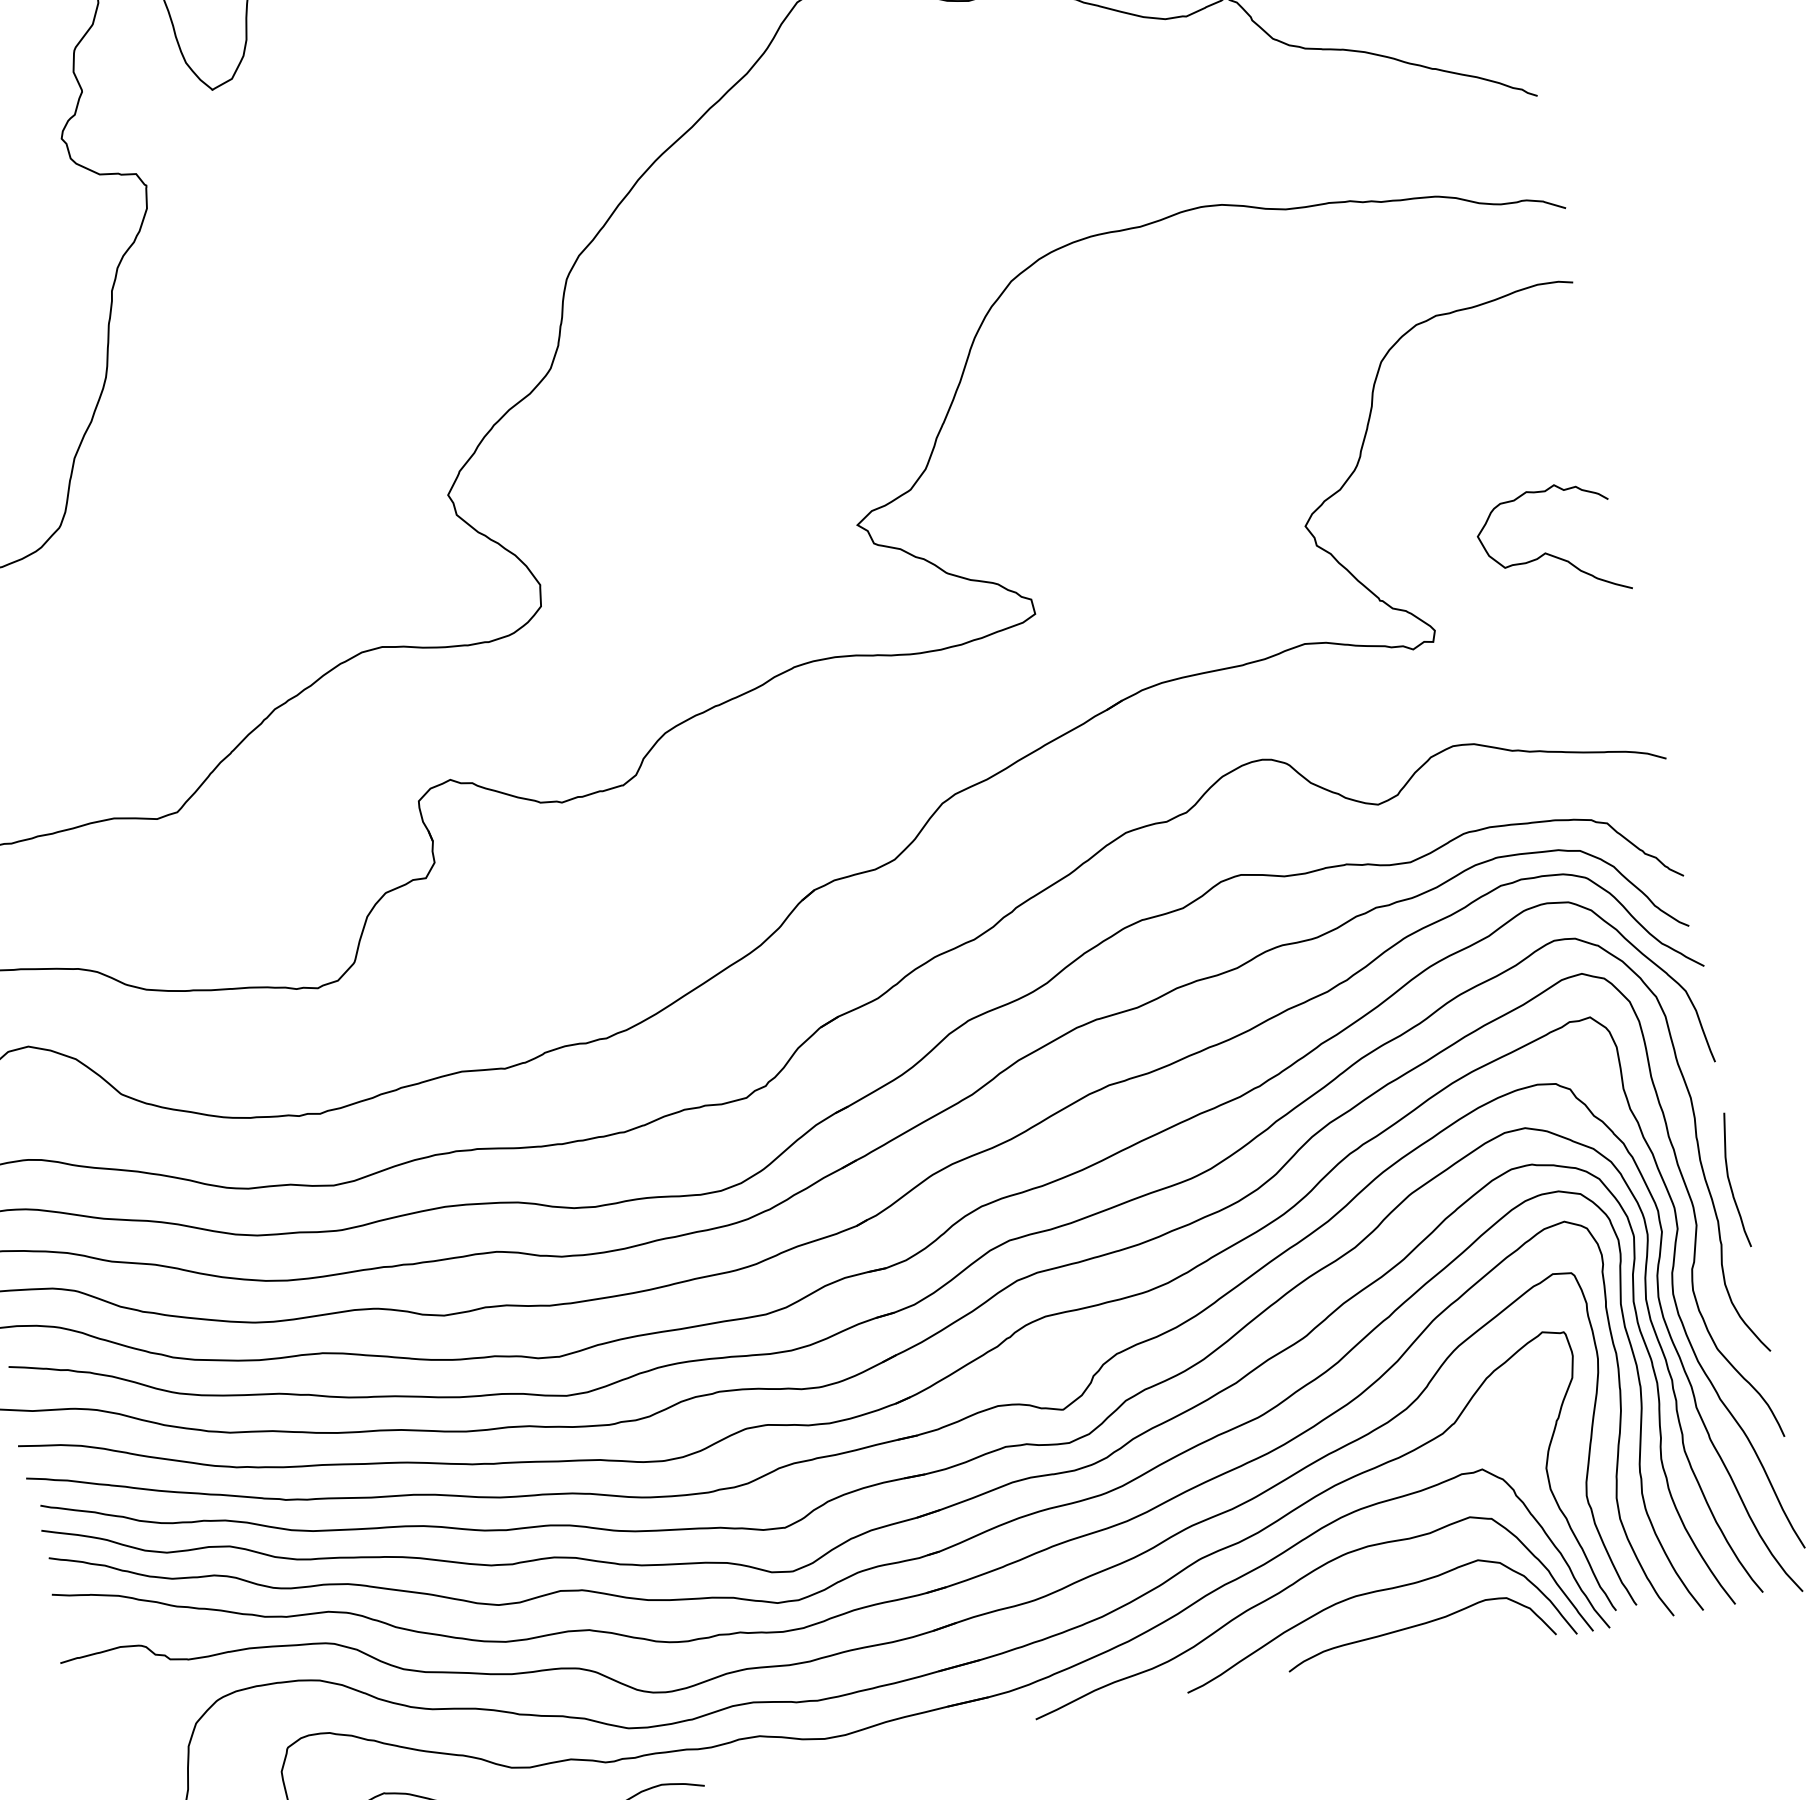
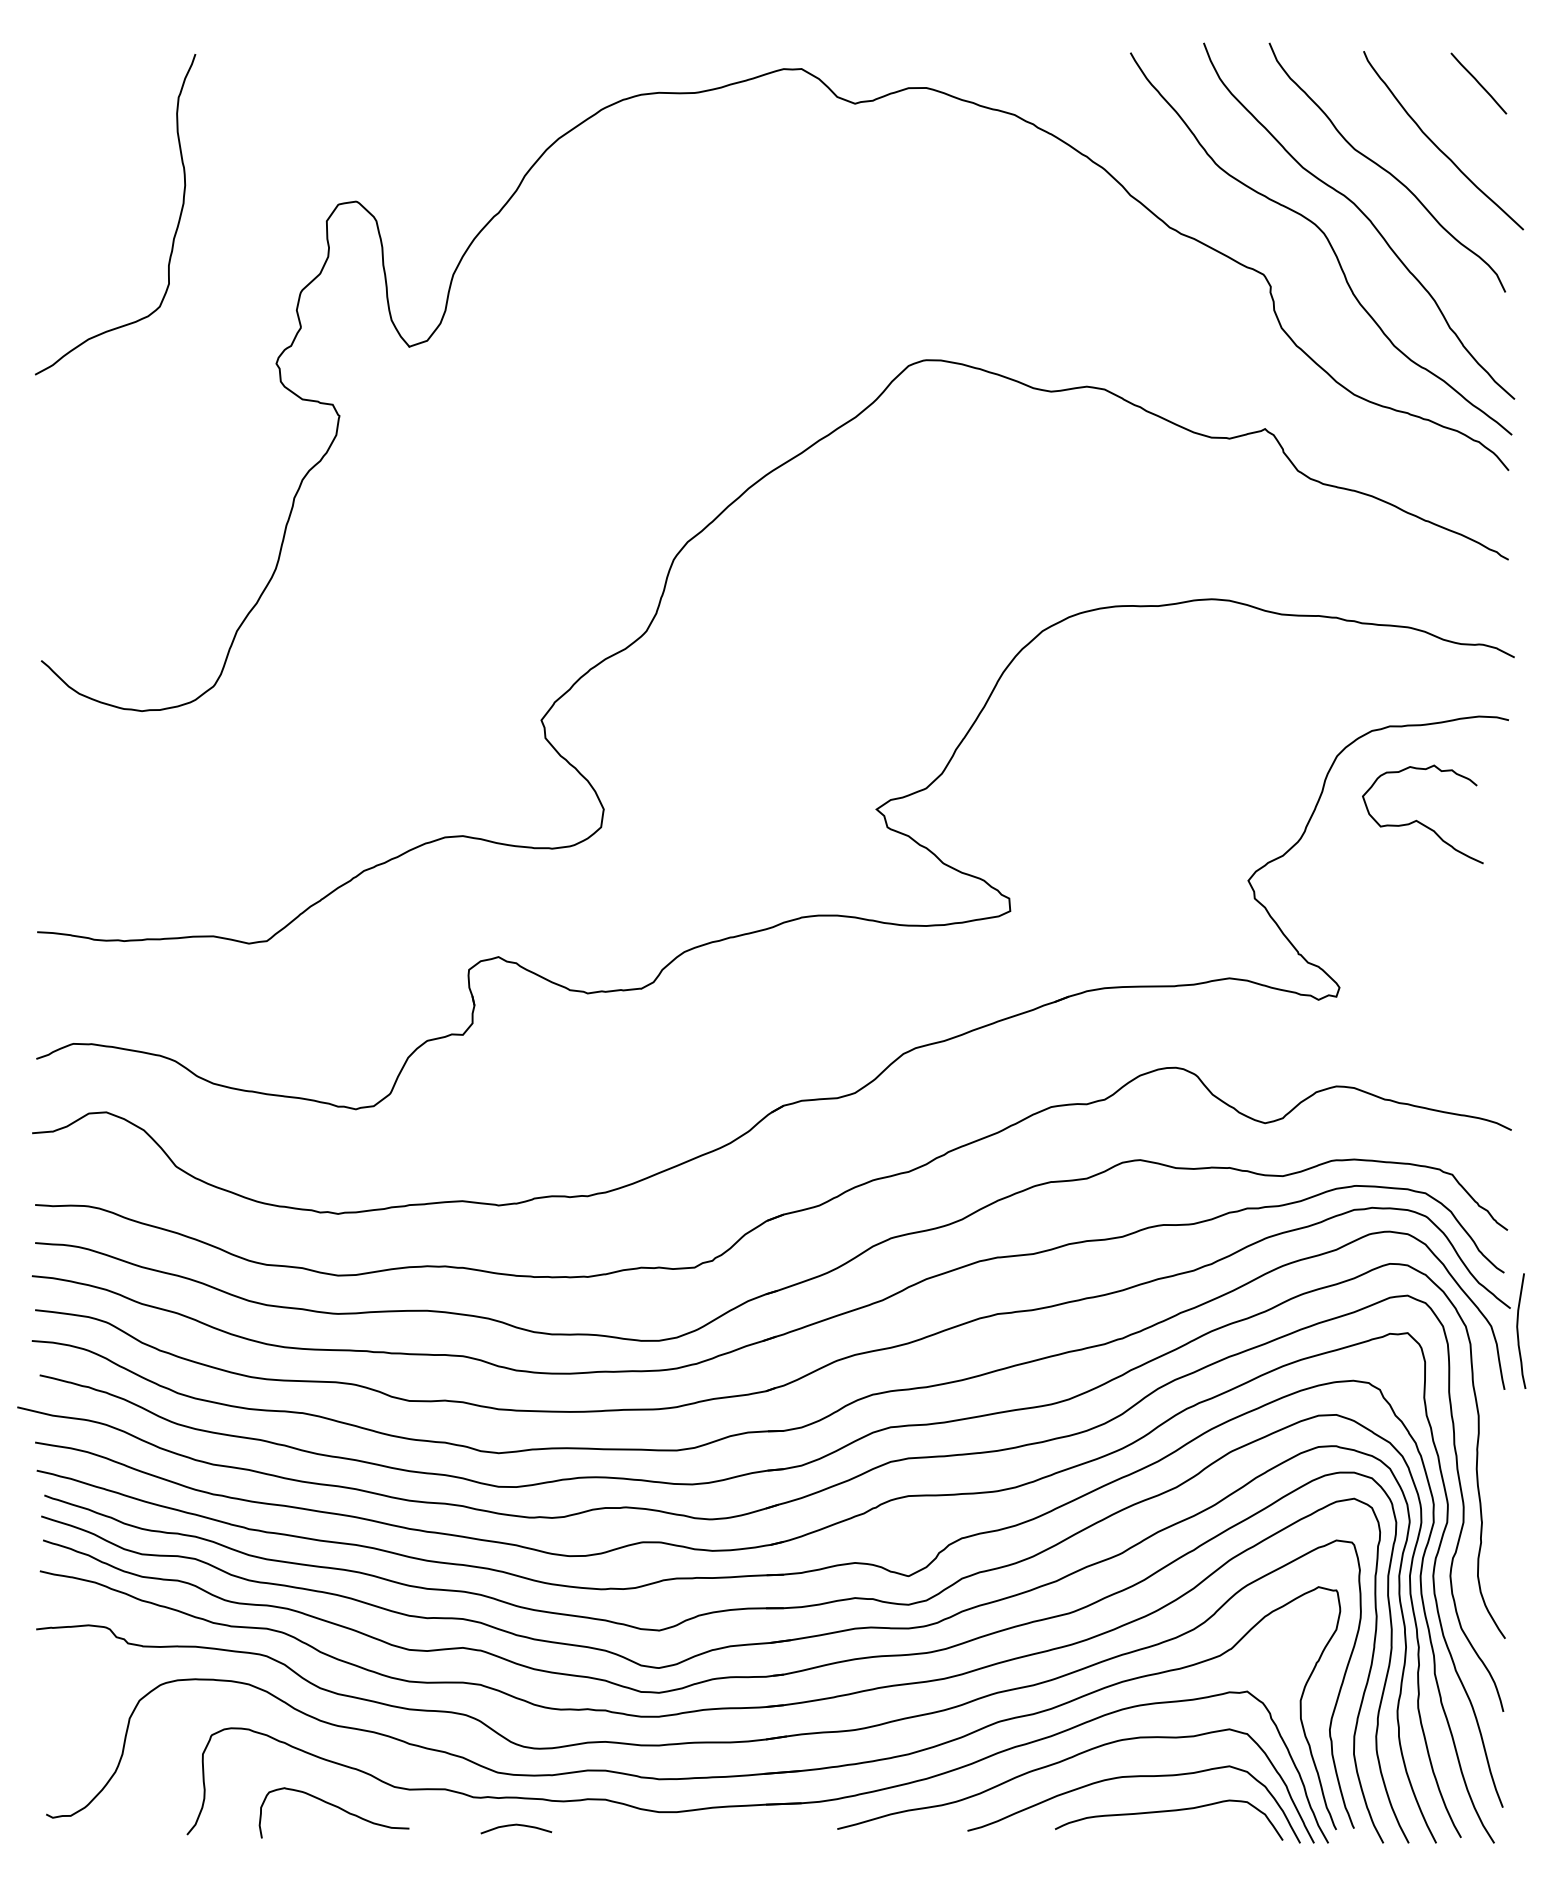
curve: (1549, 553) -> (1419, 821), moved
curve: (1730, 1180) -> (1518, 1330), moved

